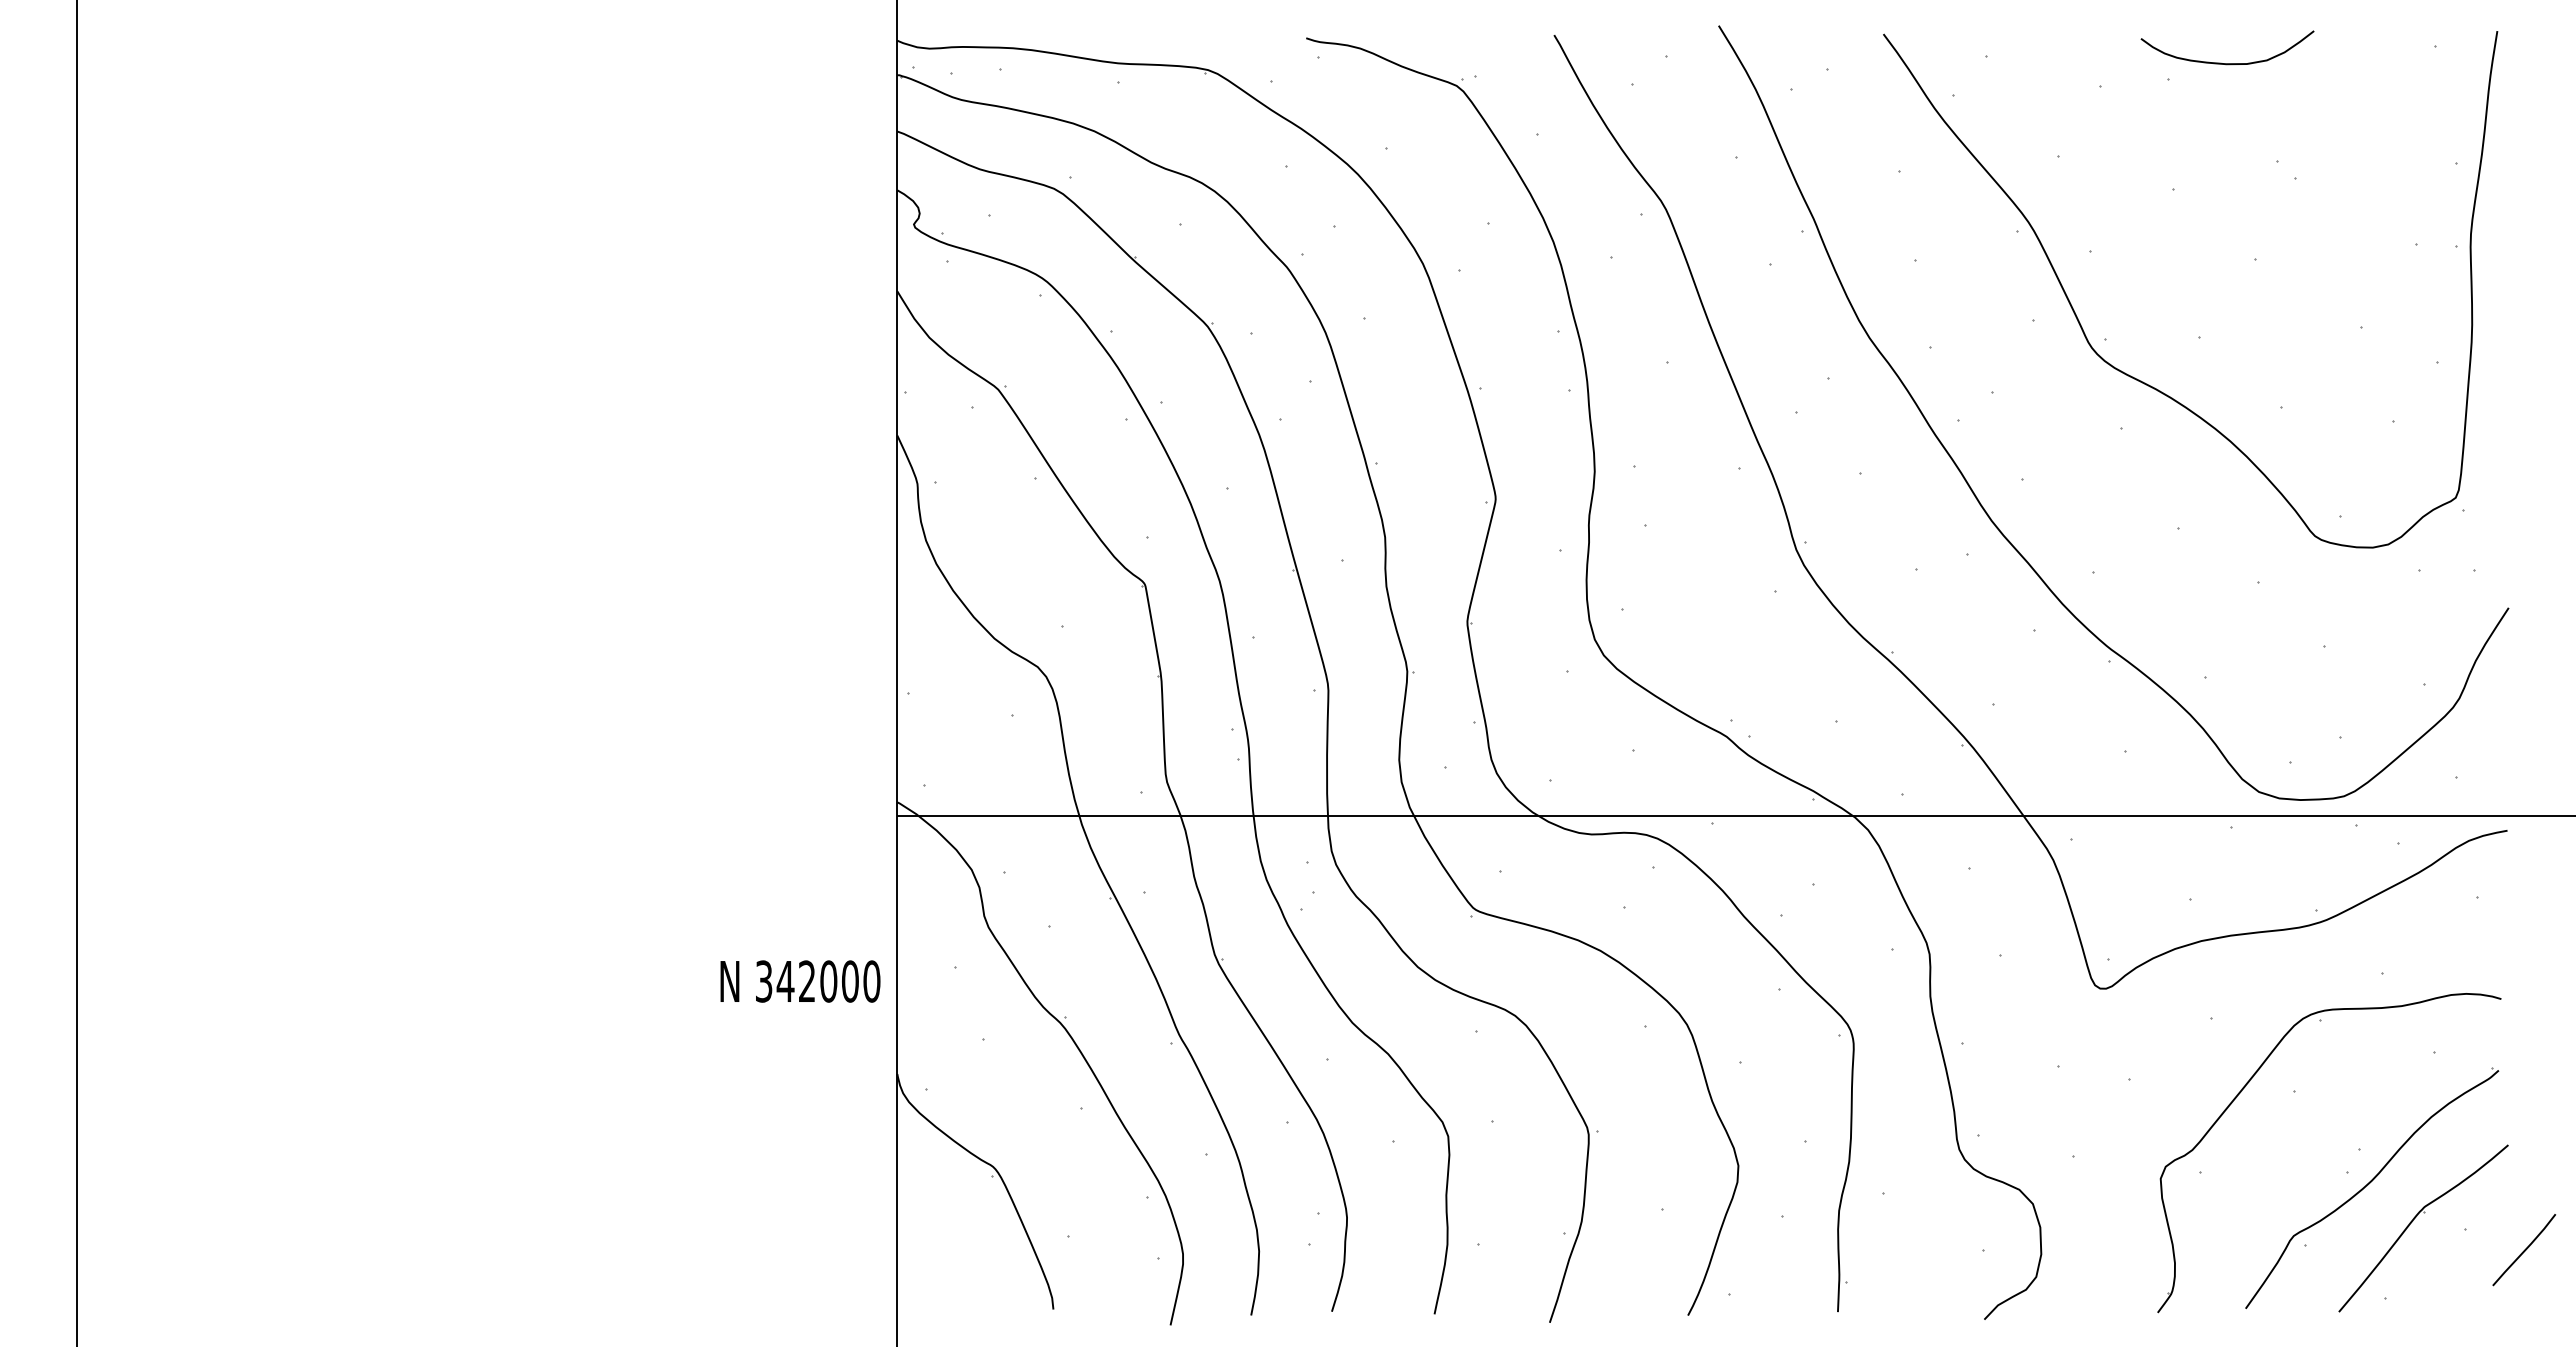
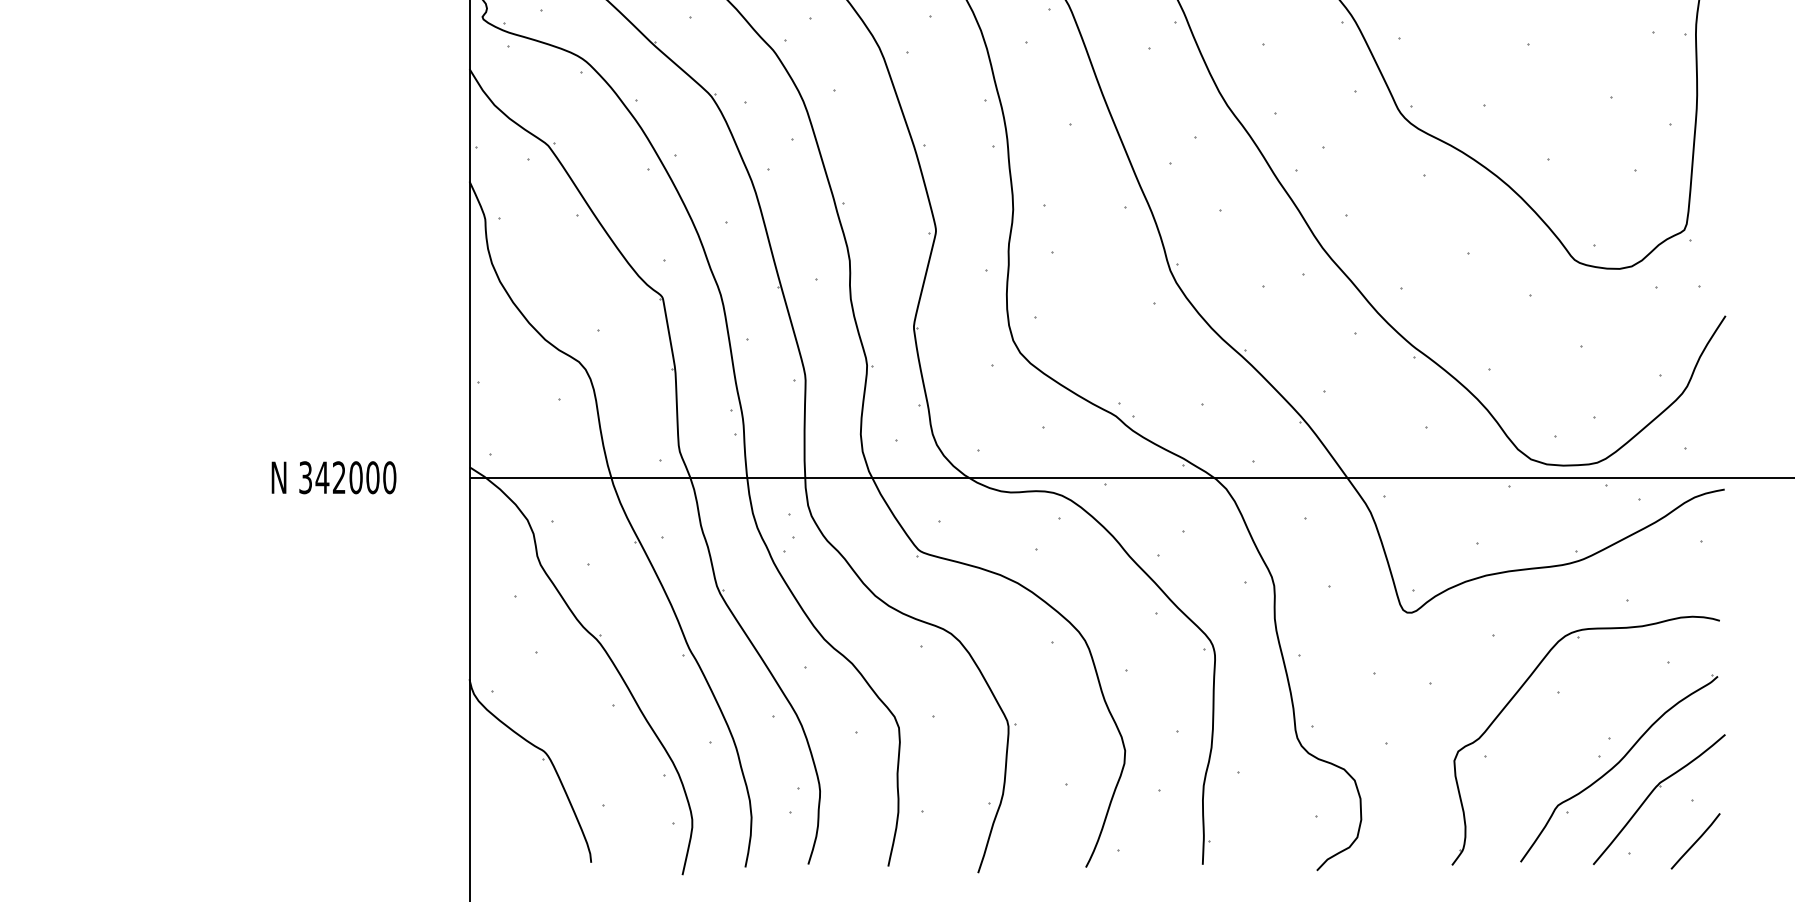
text: (800, 981) -> (334, 477), moved
line: (2524, 1250) -> (1695, 841), moved

